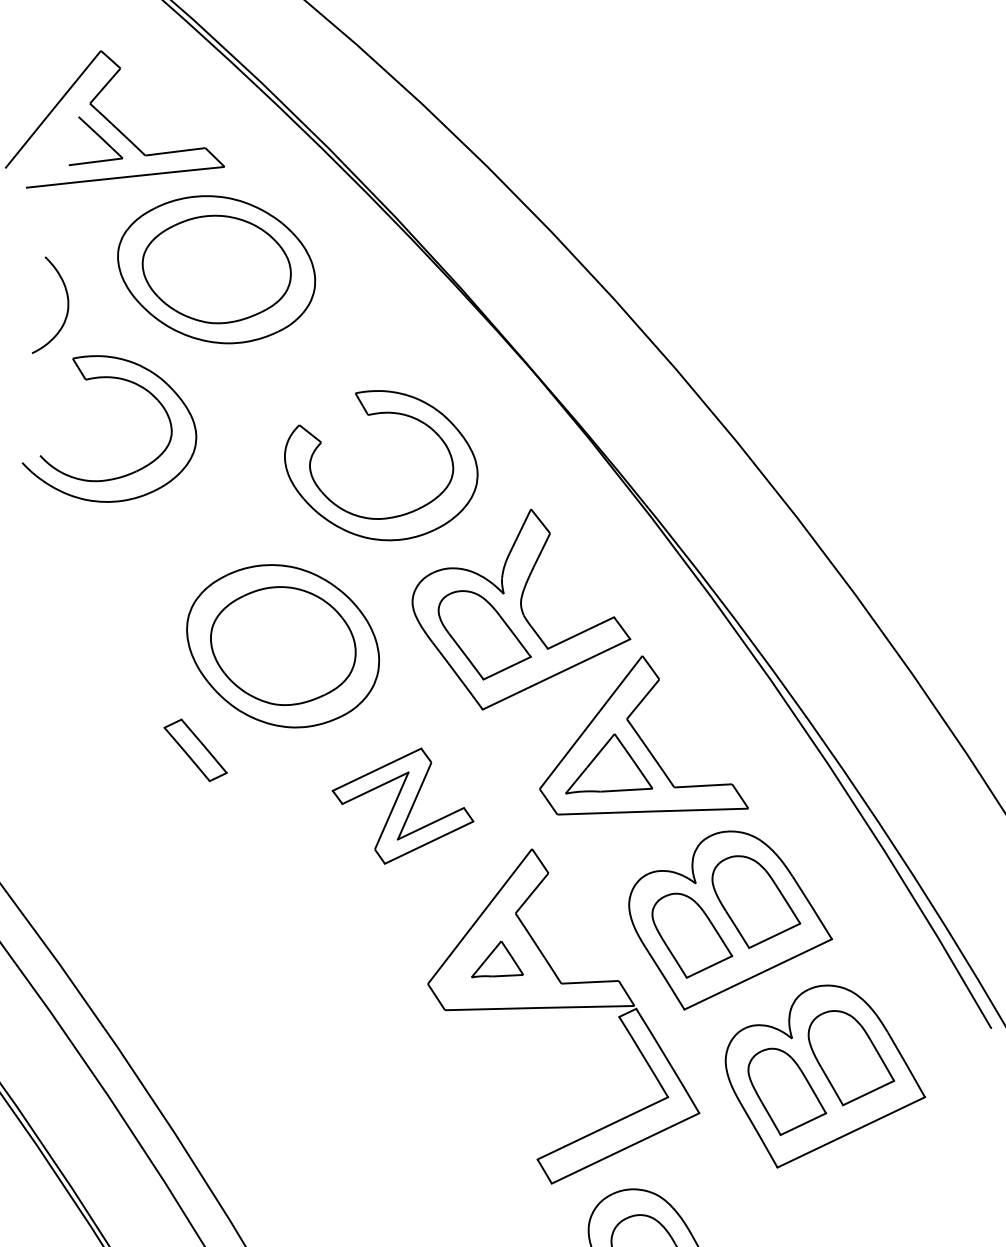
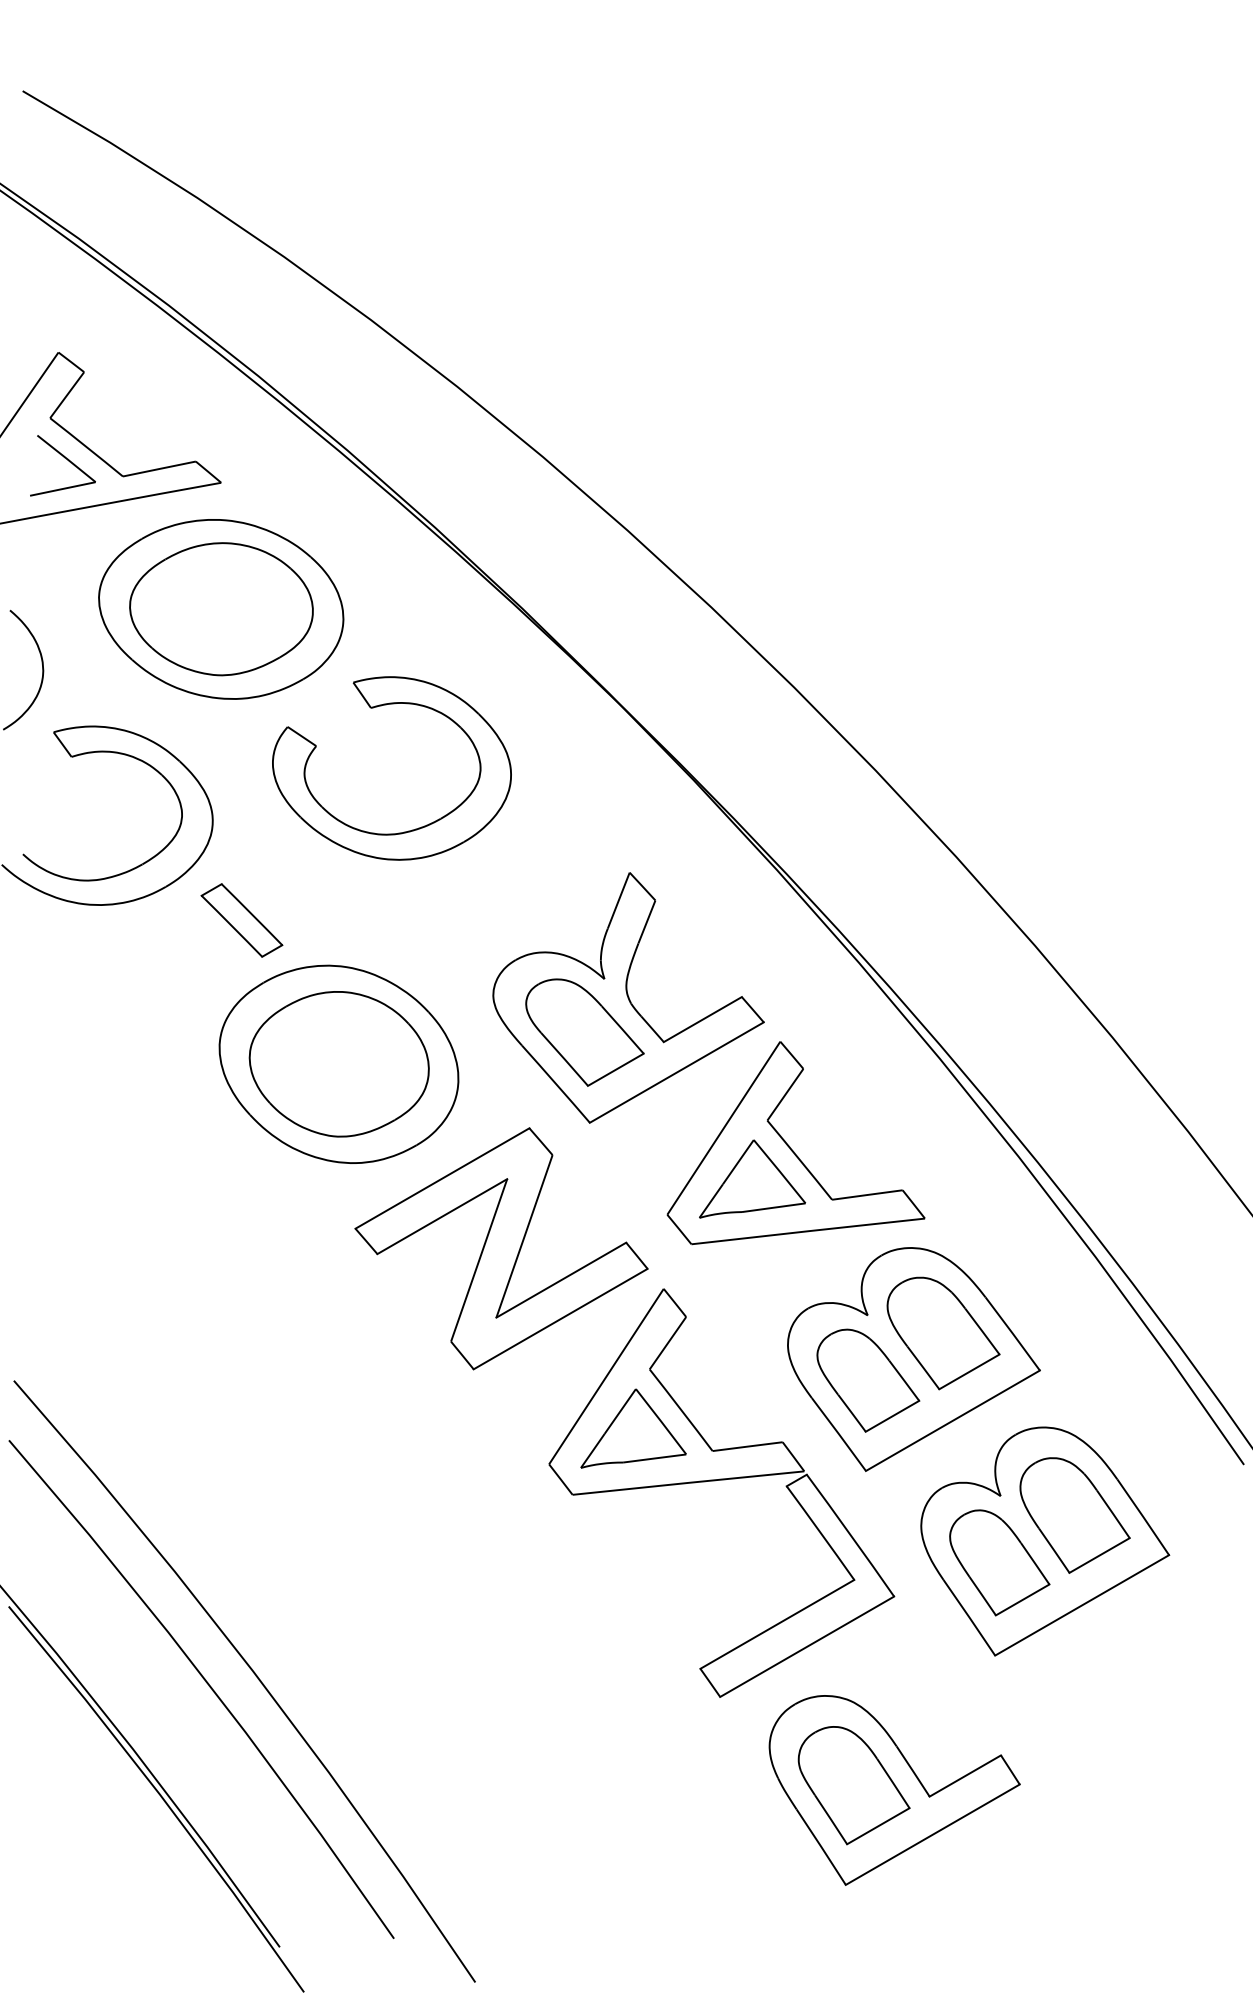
part: (373, 415) -> (377, 707), moved
part: (195, 750) -> (241, 920), moved
part: (403, 805) -> (501, 1248), size x1.67
part: (498, 960) -> (633, 1428), size x1.67

